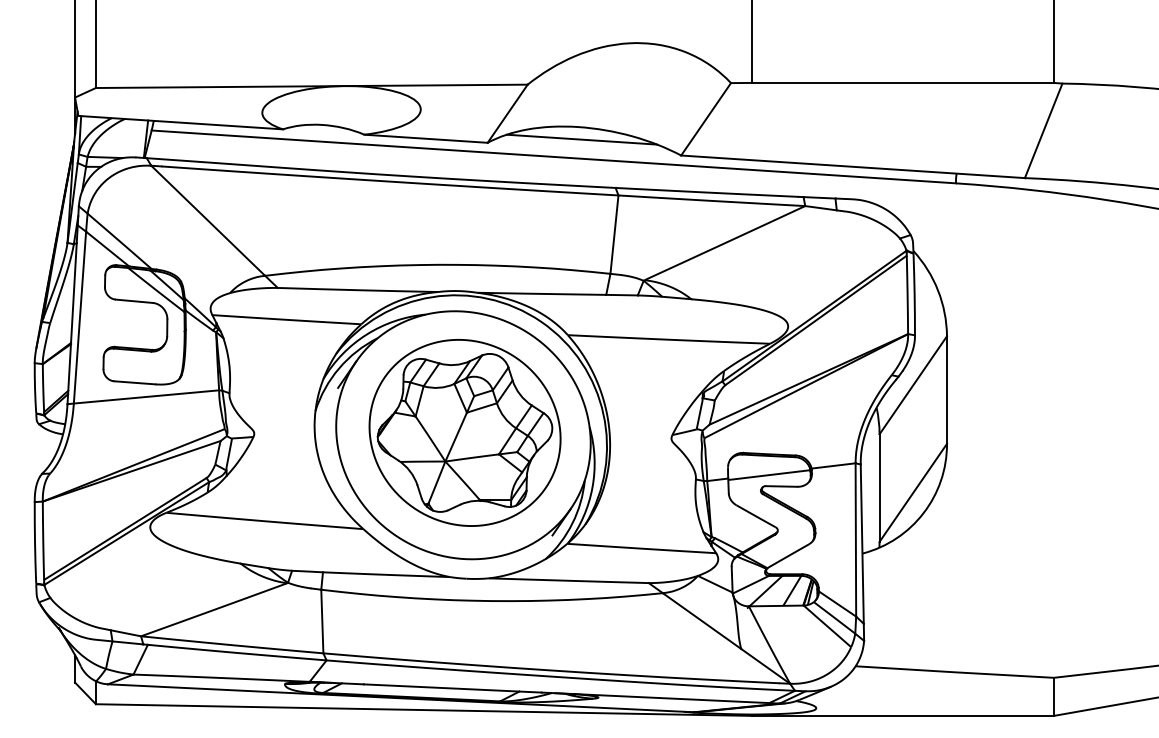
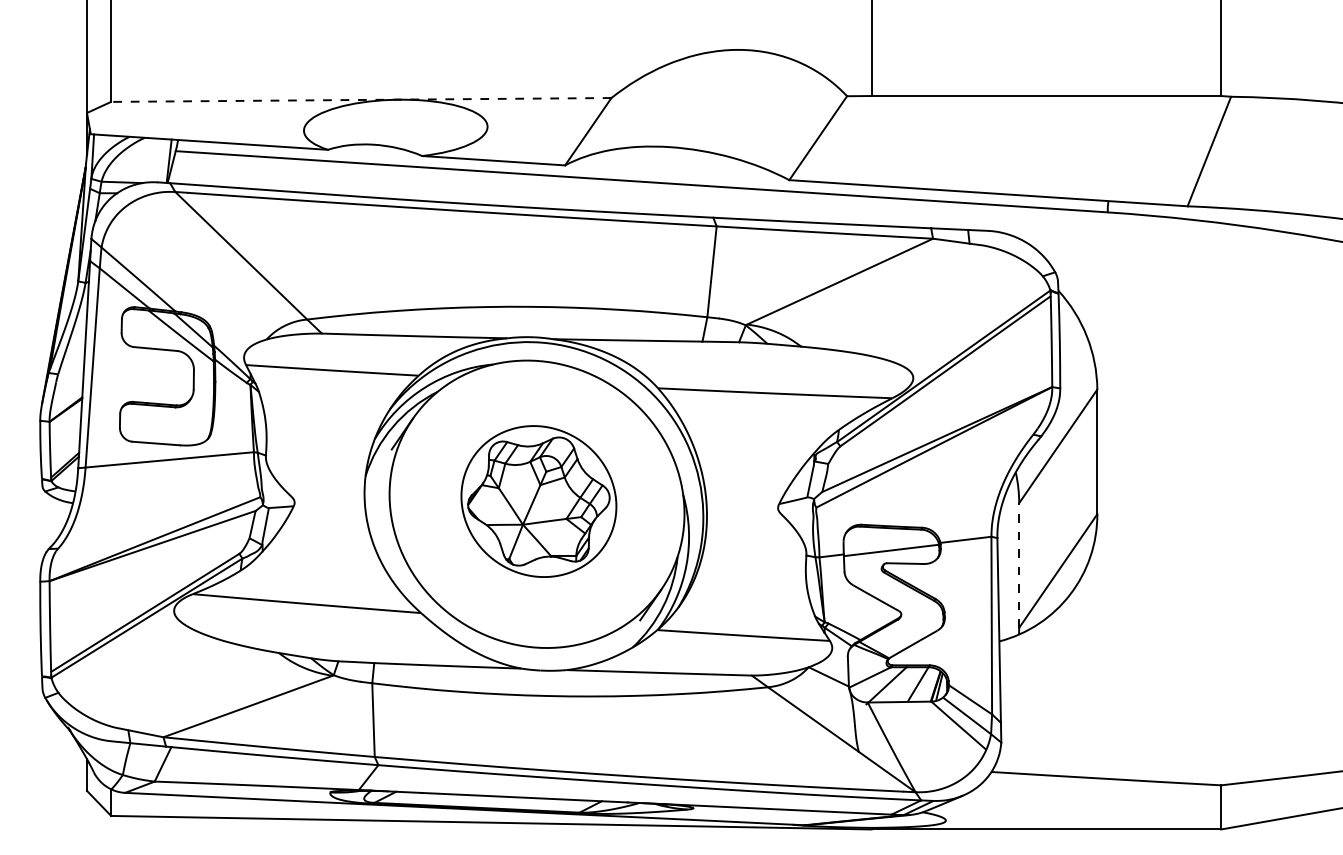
line: (311, 85) -> (360, 99), solid -> dashed
line: (582, 139) -> (674, 161), removed
part: (464, 432) -> (538, 501), size x0.7
line: (879, 488) -> (1019, 565), solid -> dashed

